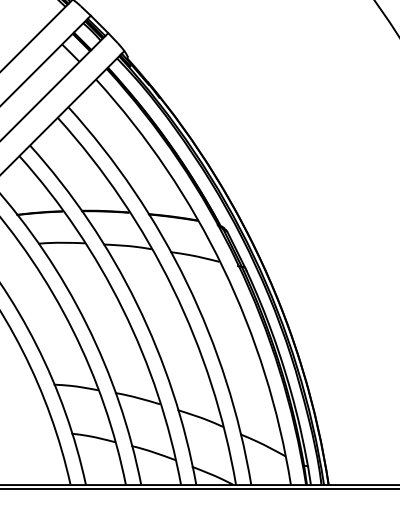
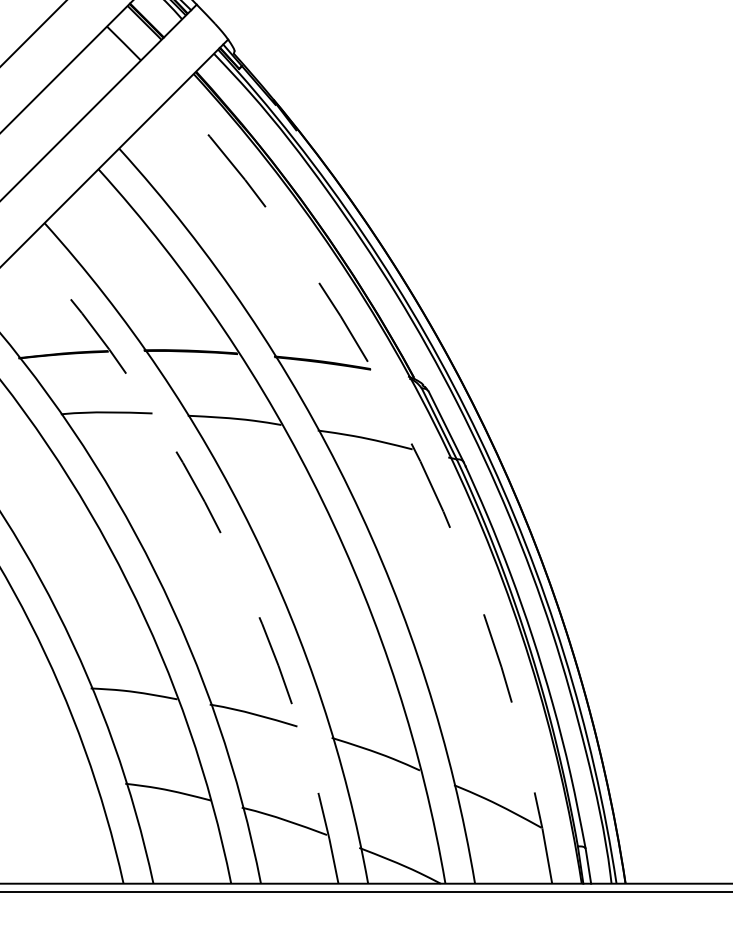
arc: (223, 267) -> (420, 460), solid -> dashed
arc: (122, 309) -> (224, 542), solid -> dashed

